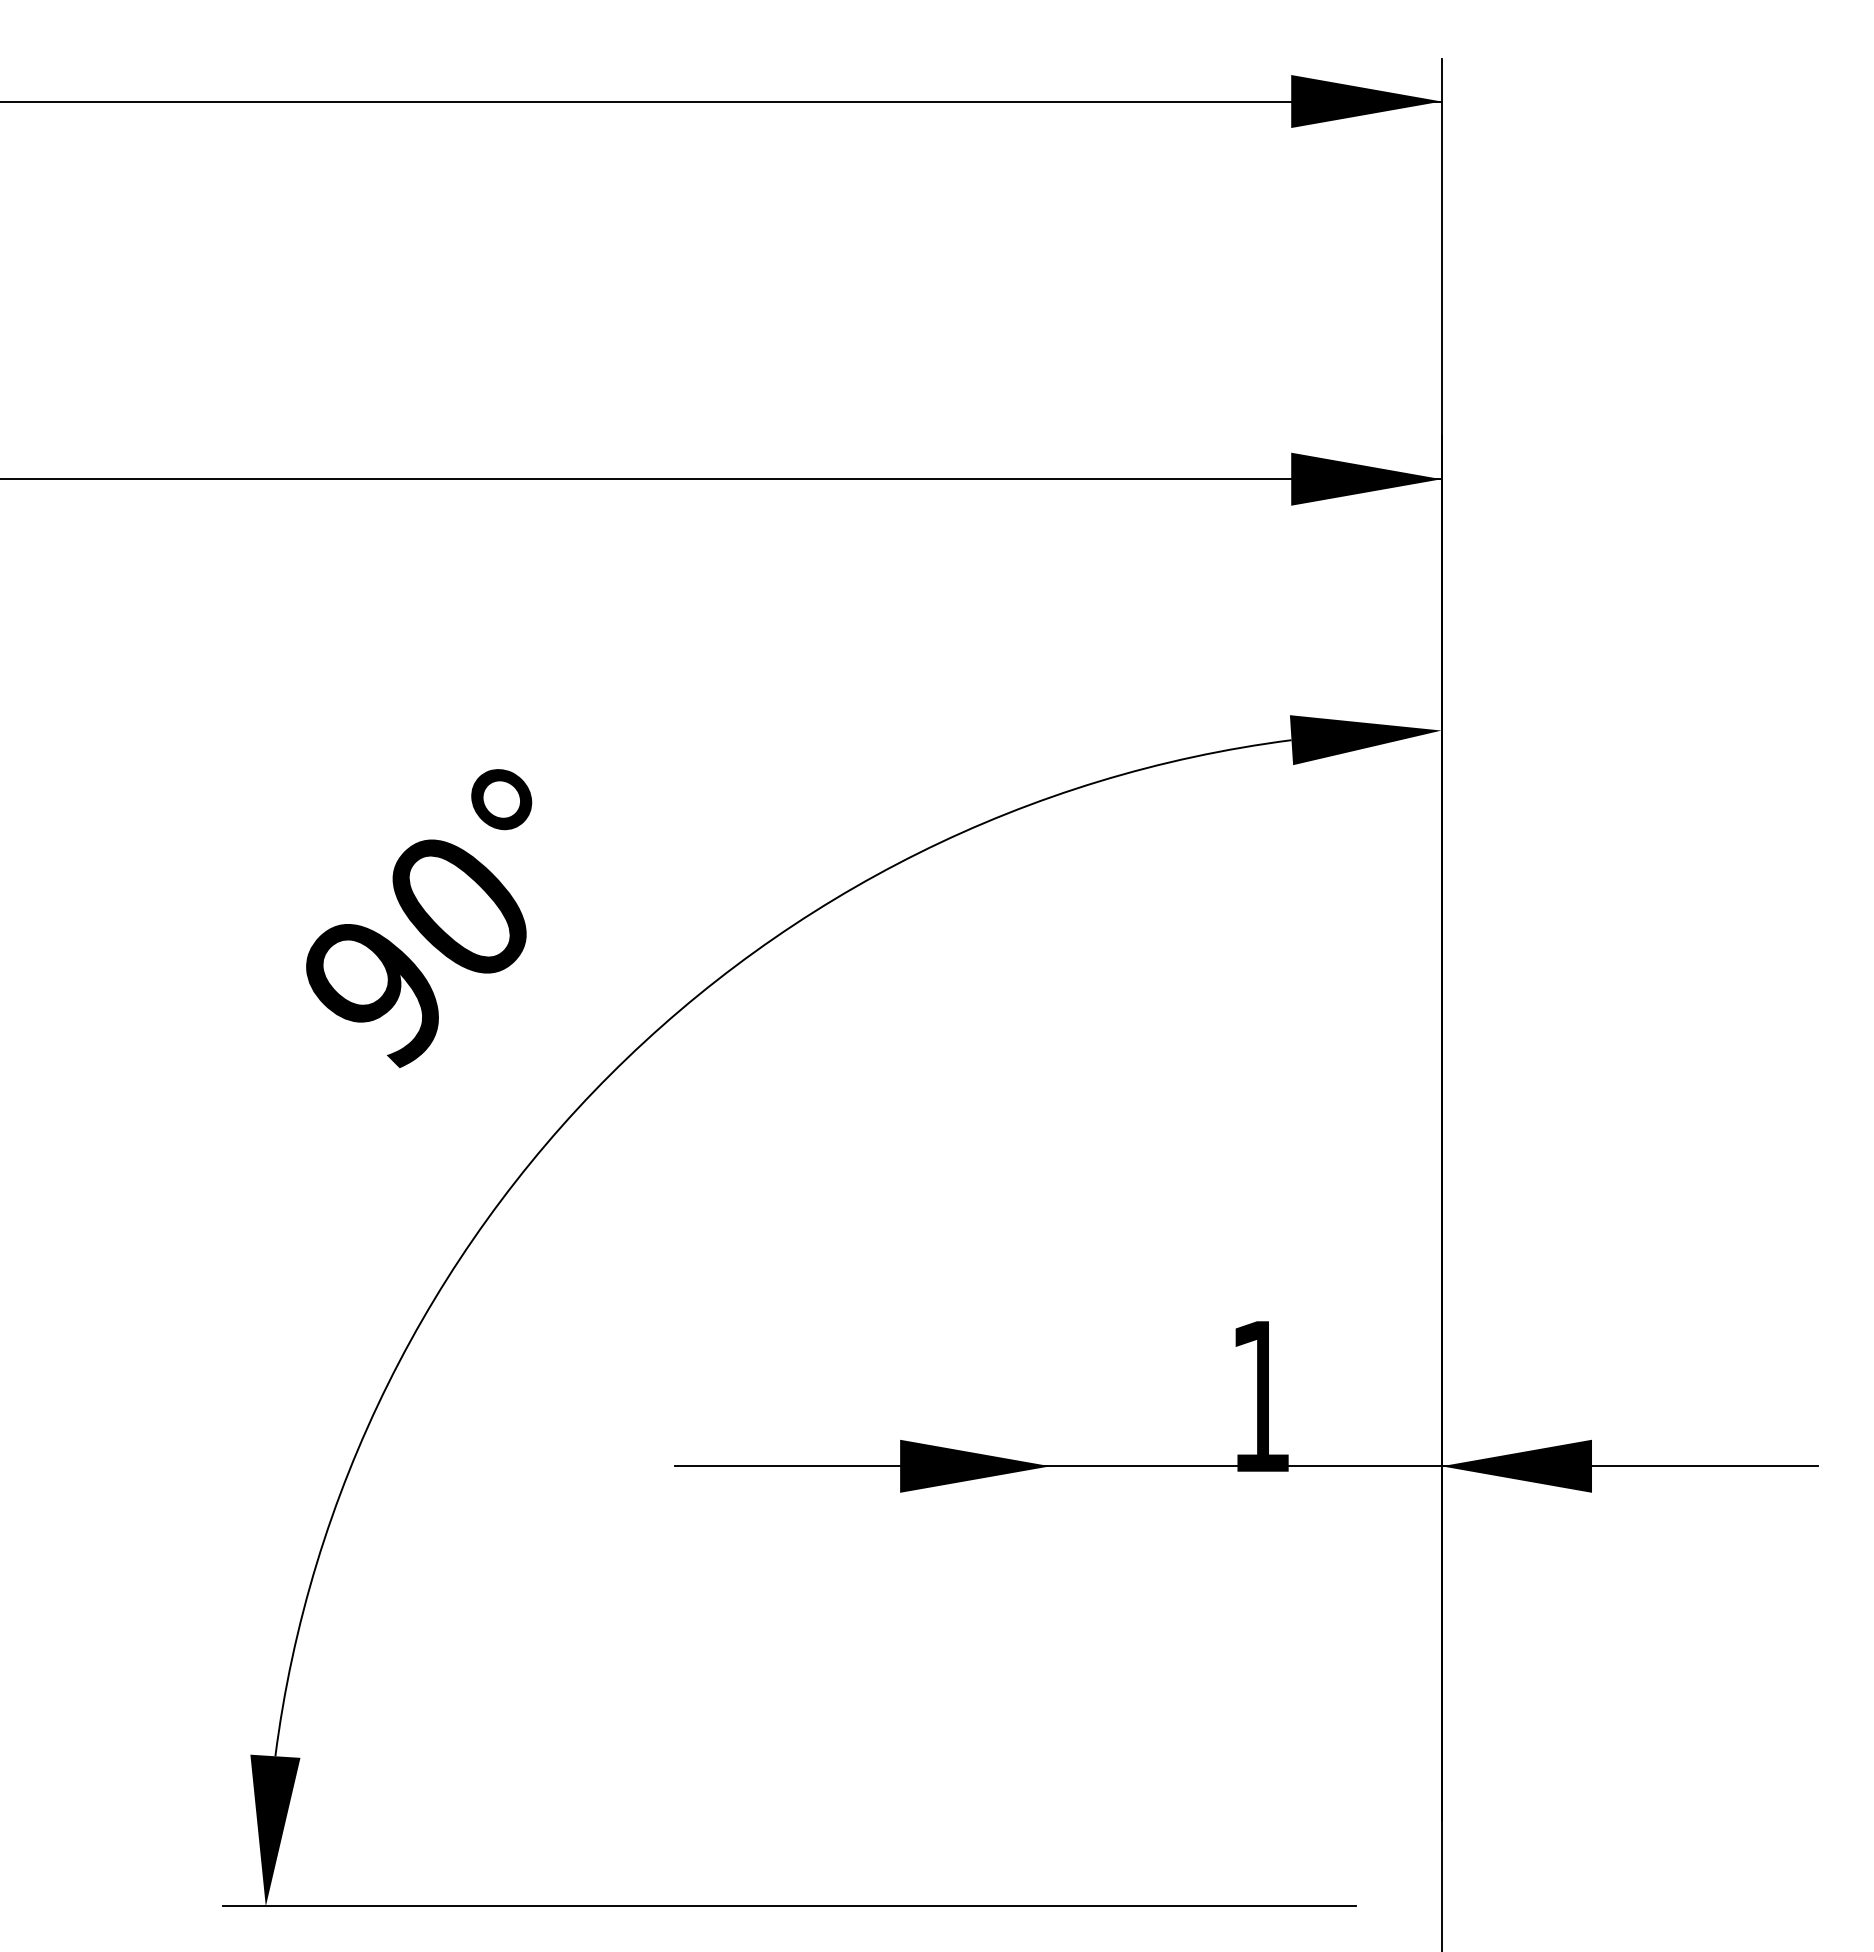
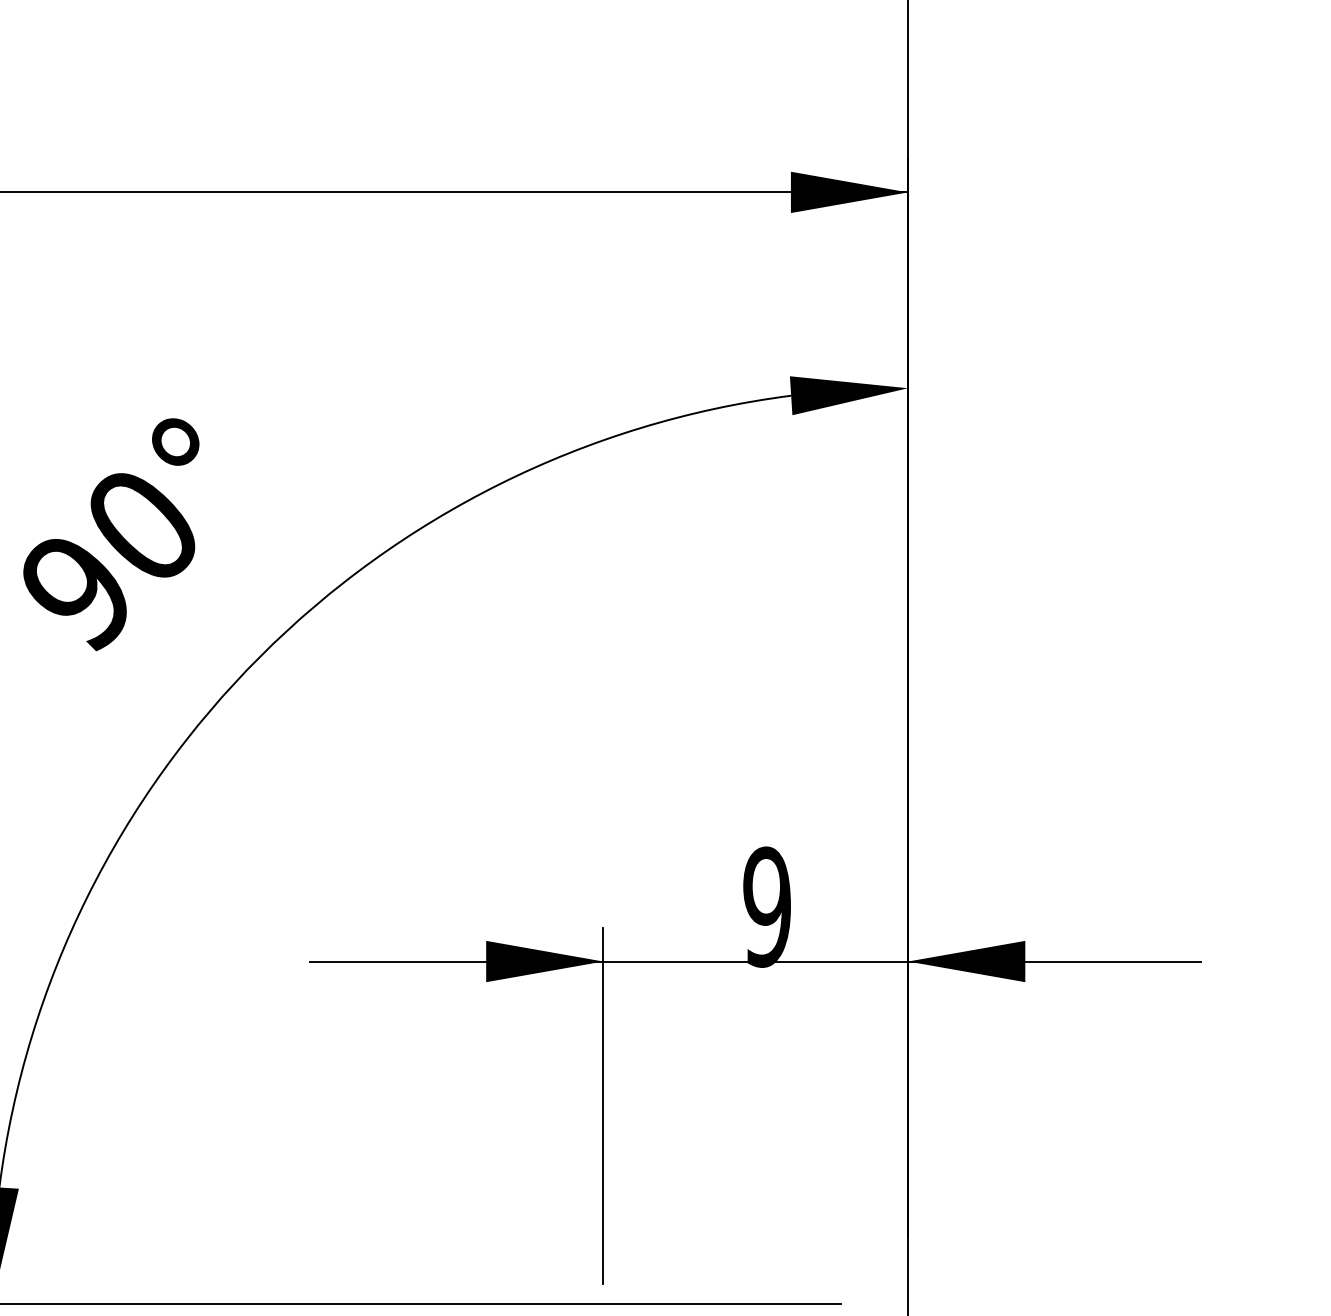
text: (1260, 1396) -> (766, 907), 1 -> 9
line: (1050, 1651) -> (603, 1105), added

